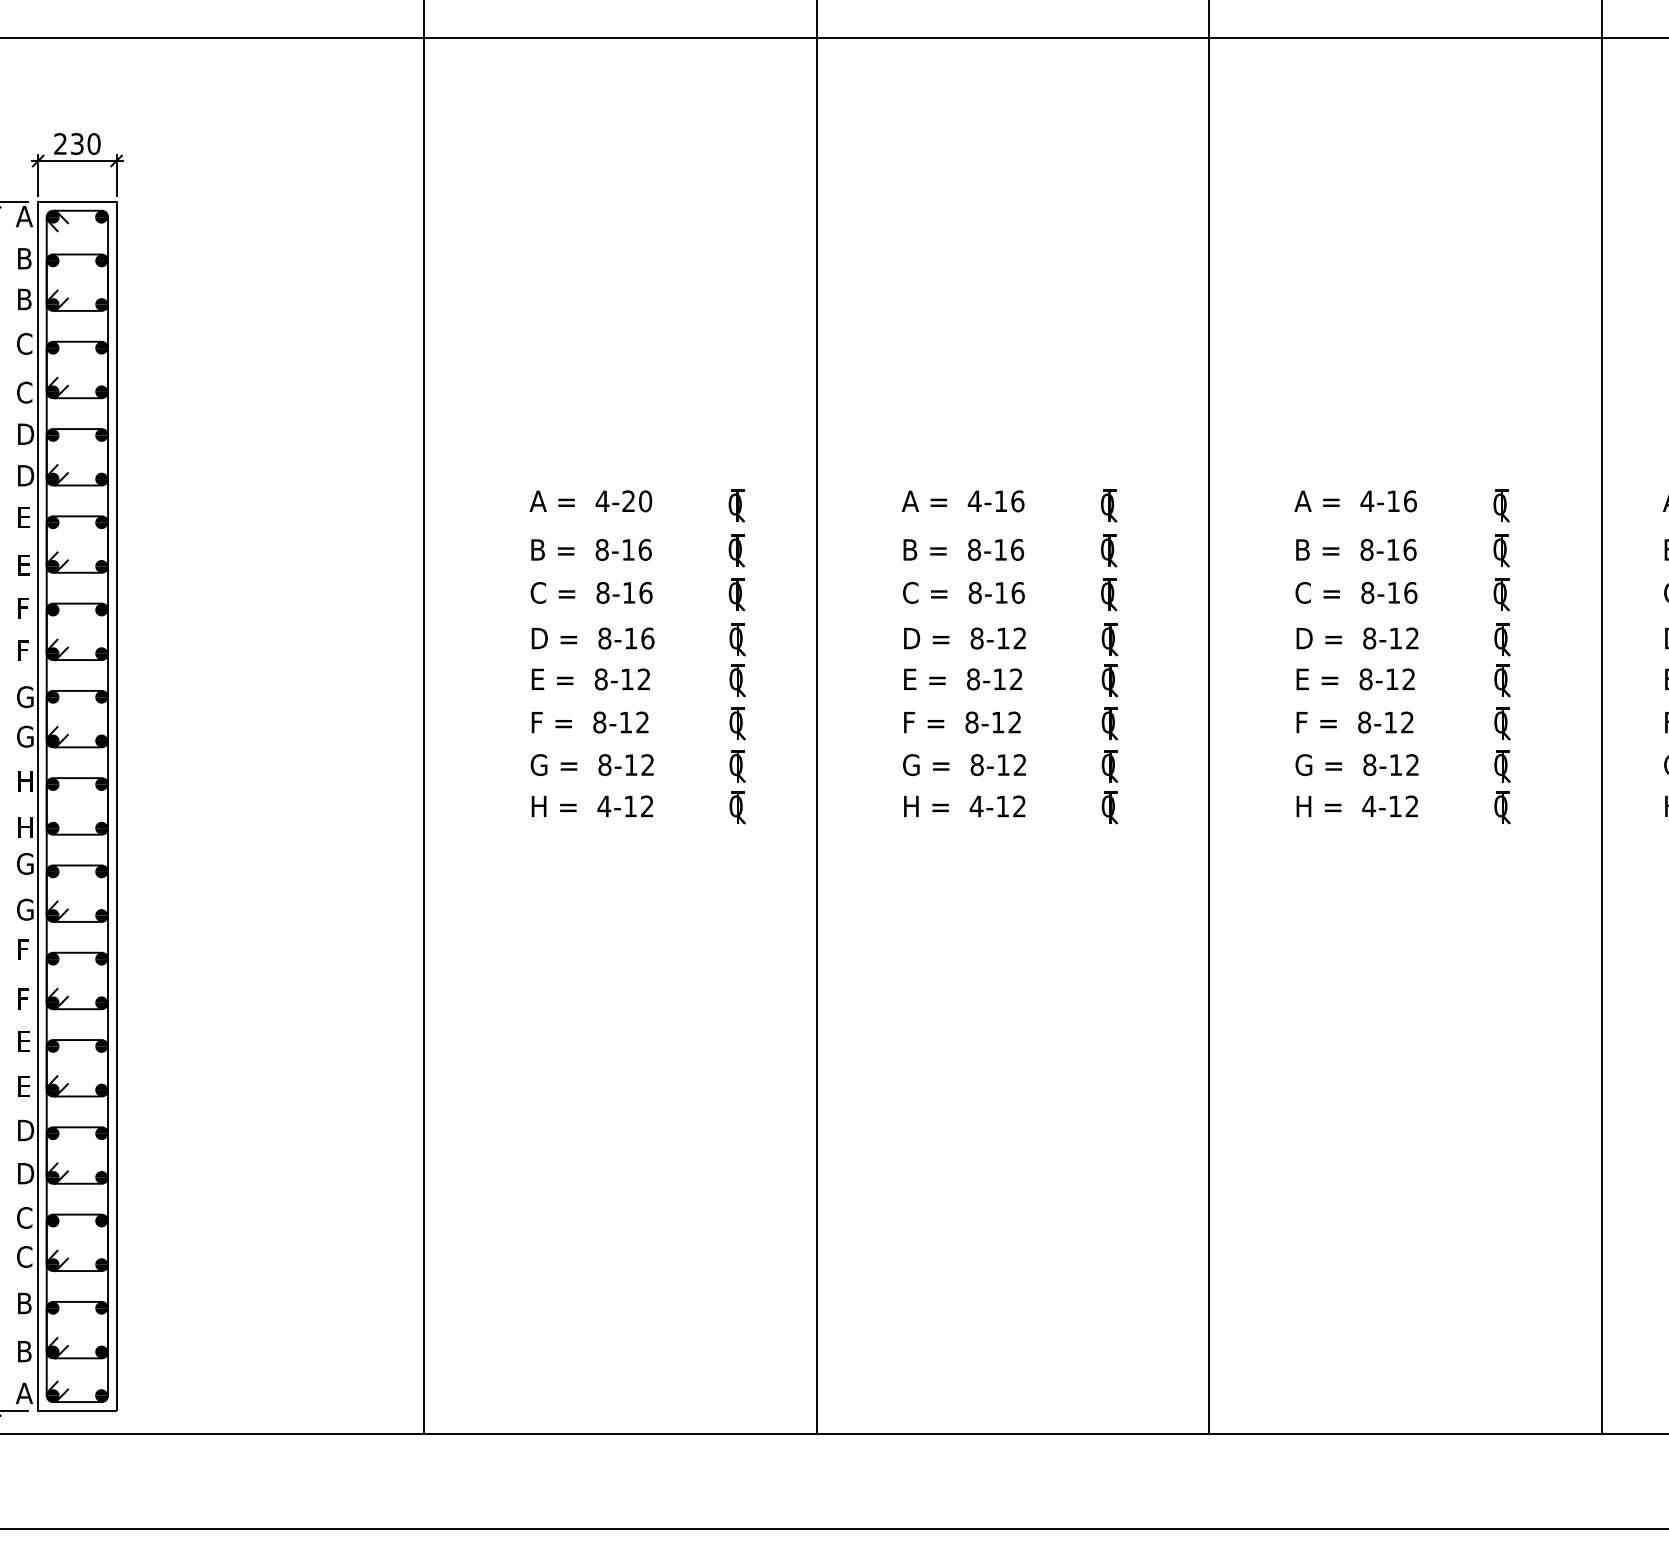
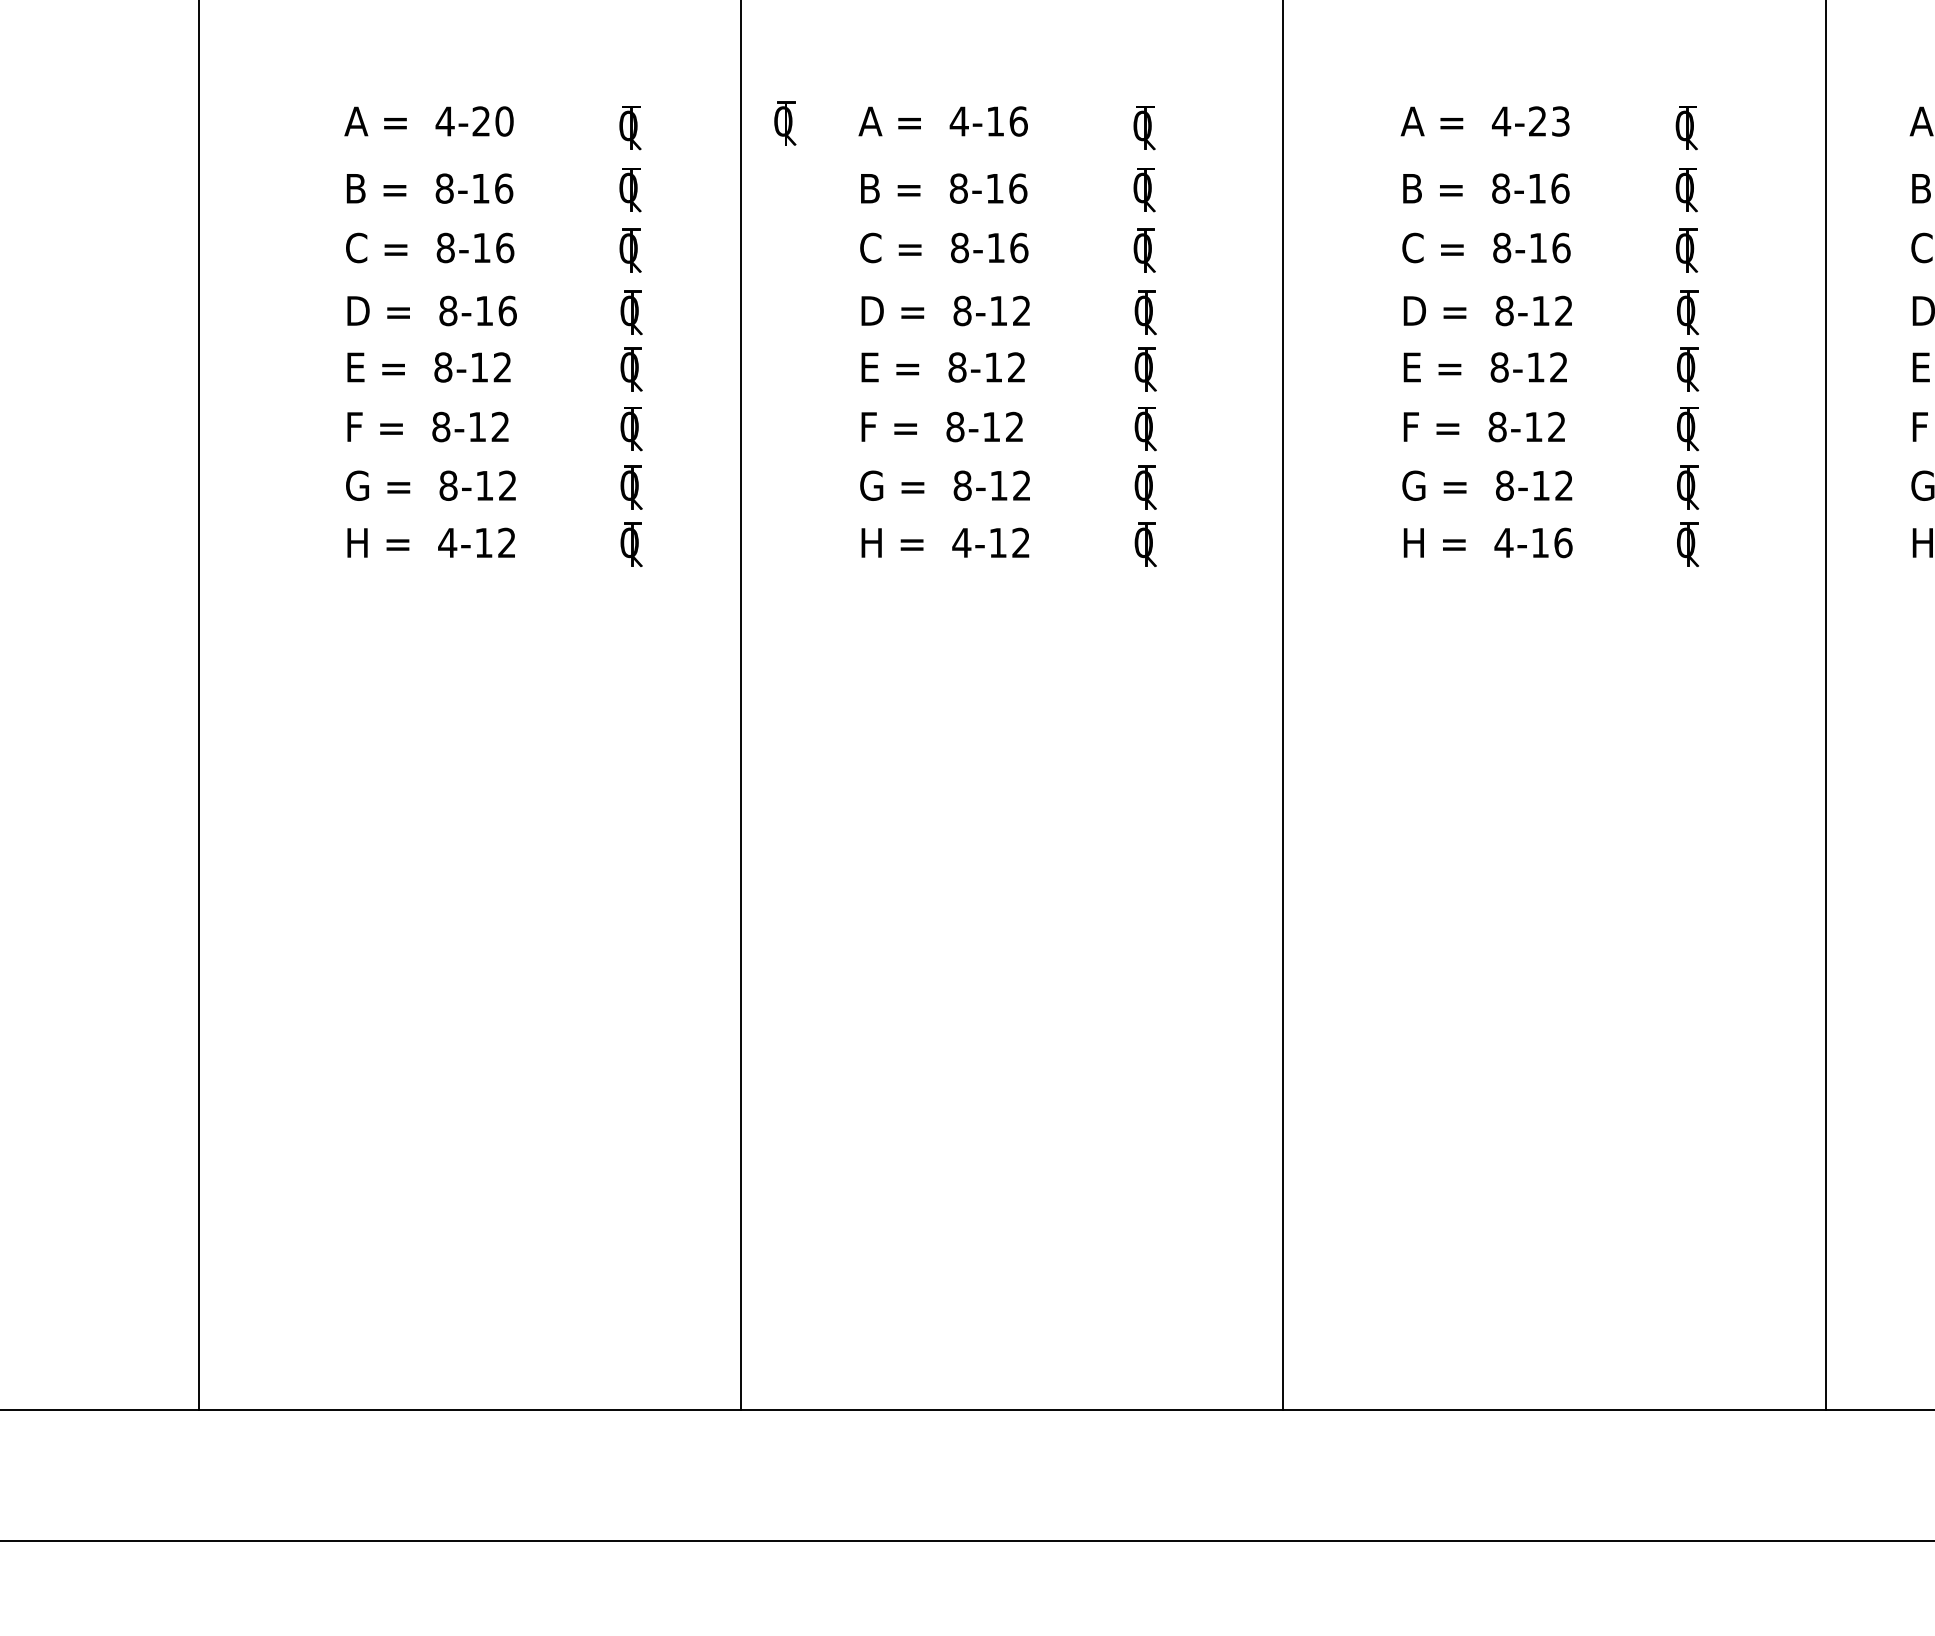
text: (1402, 501) -> (1550, 121), 4-16 -> 4-23
part: (848, 502) -> (784, 123), added
text: (1411, 806) -> (1562, 543), 4-12 -> 4-16

